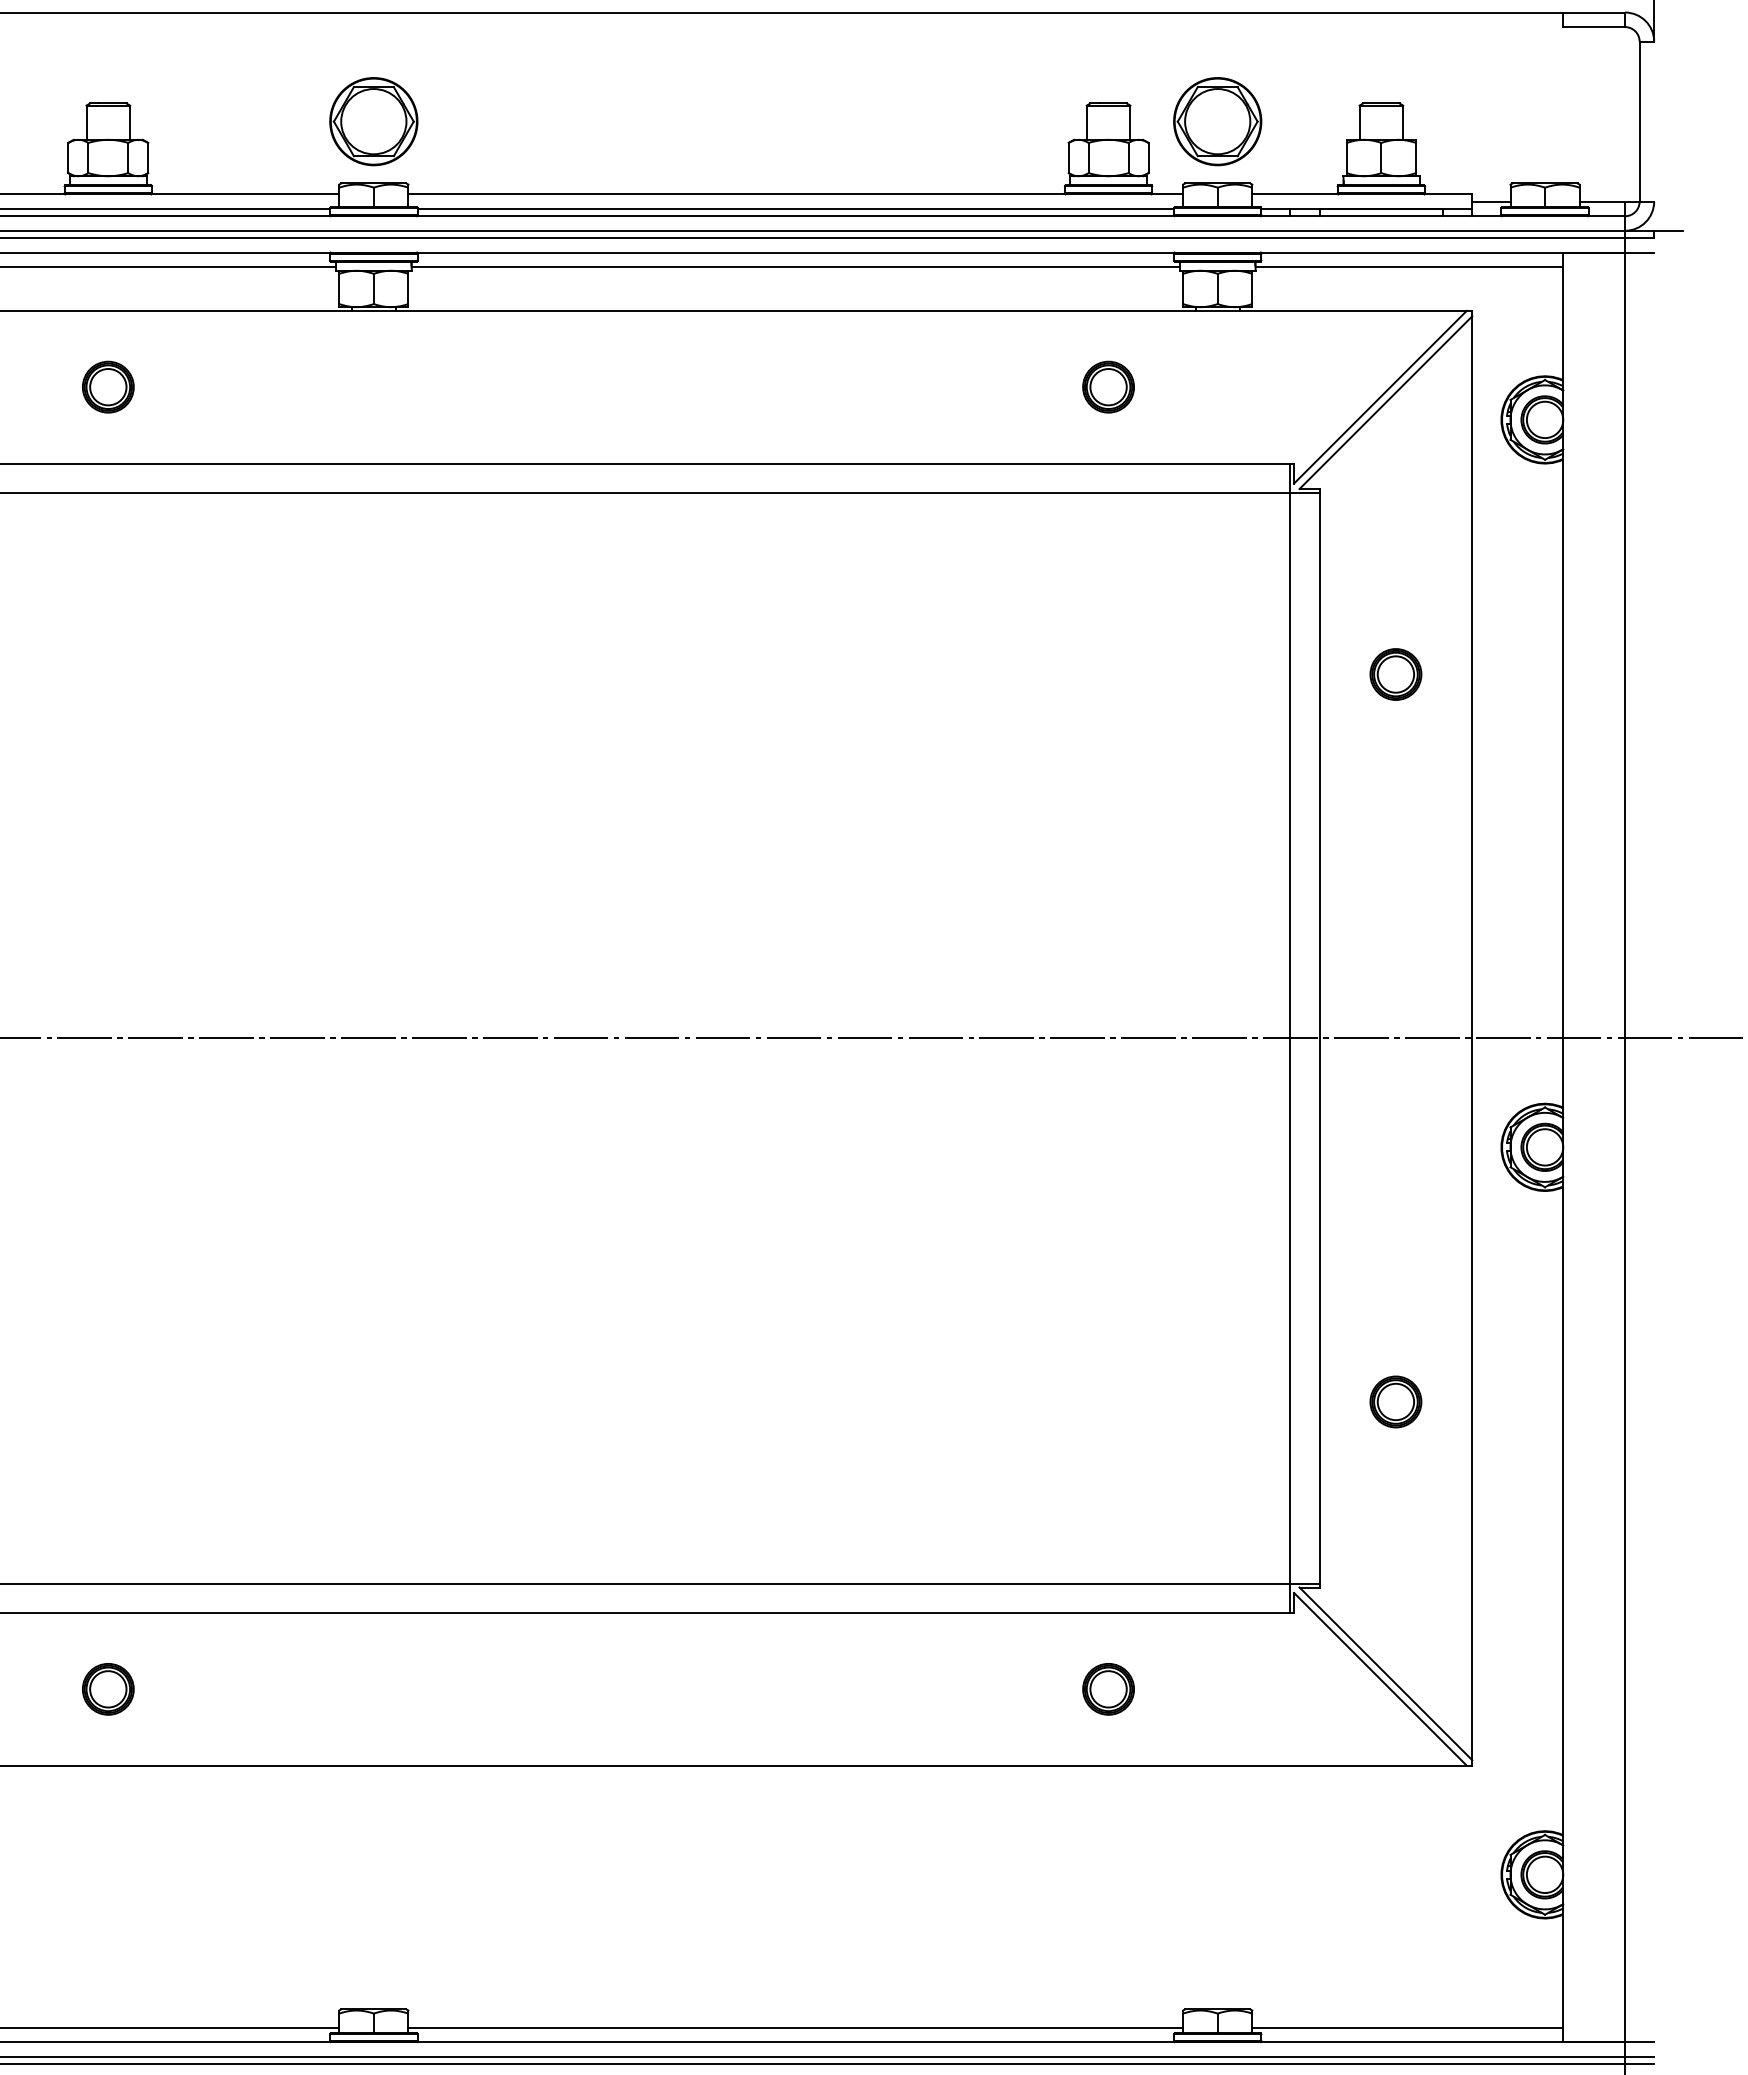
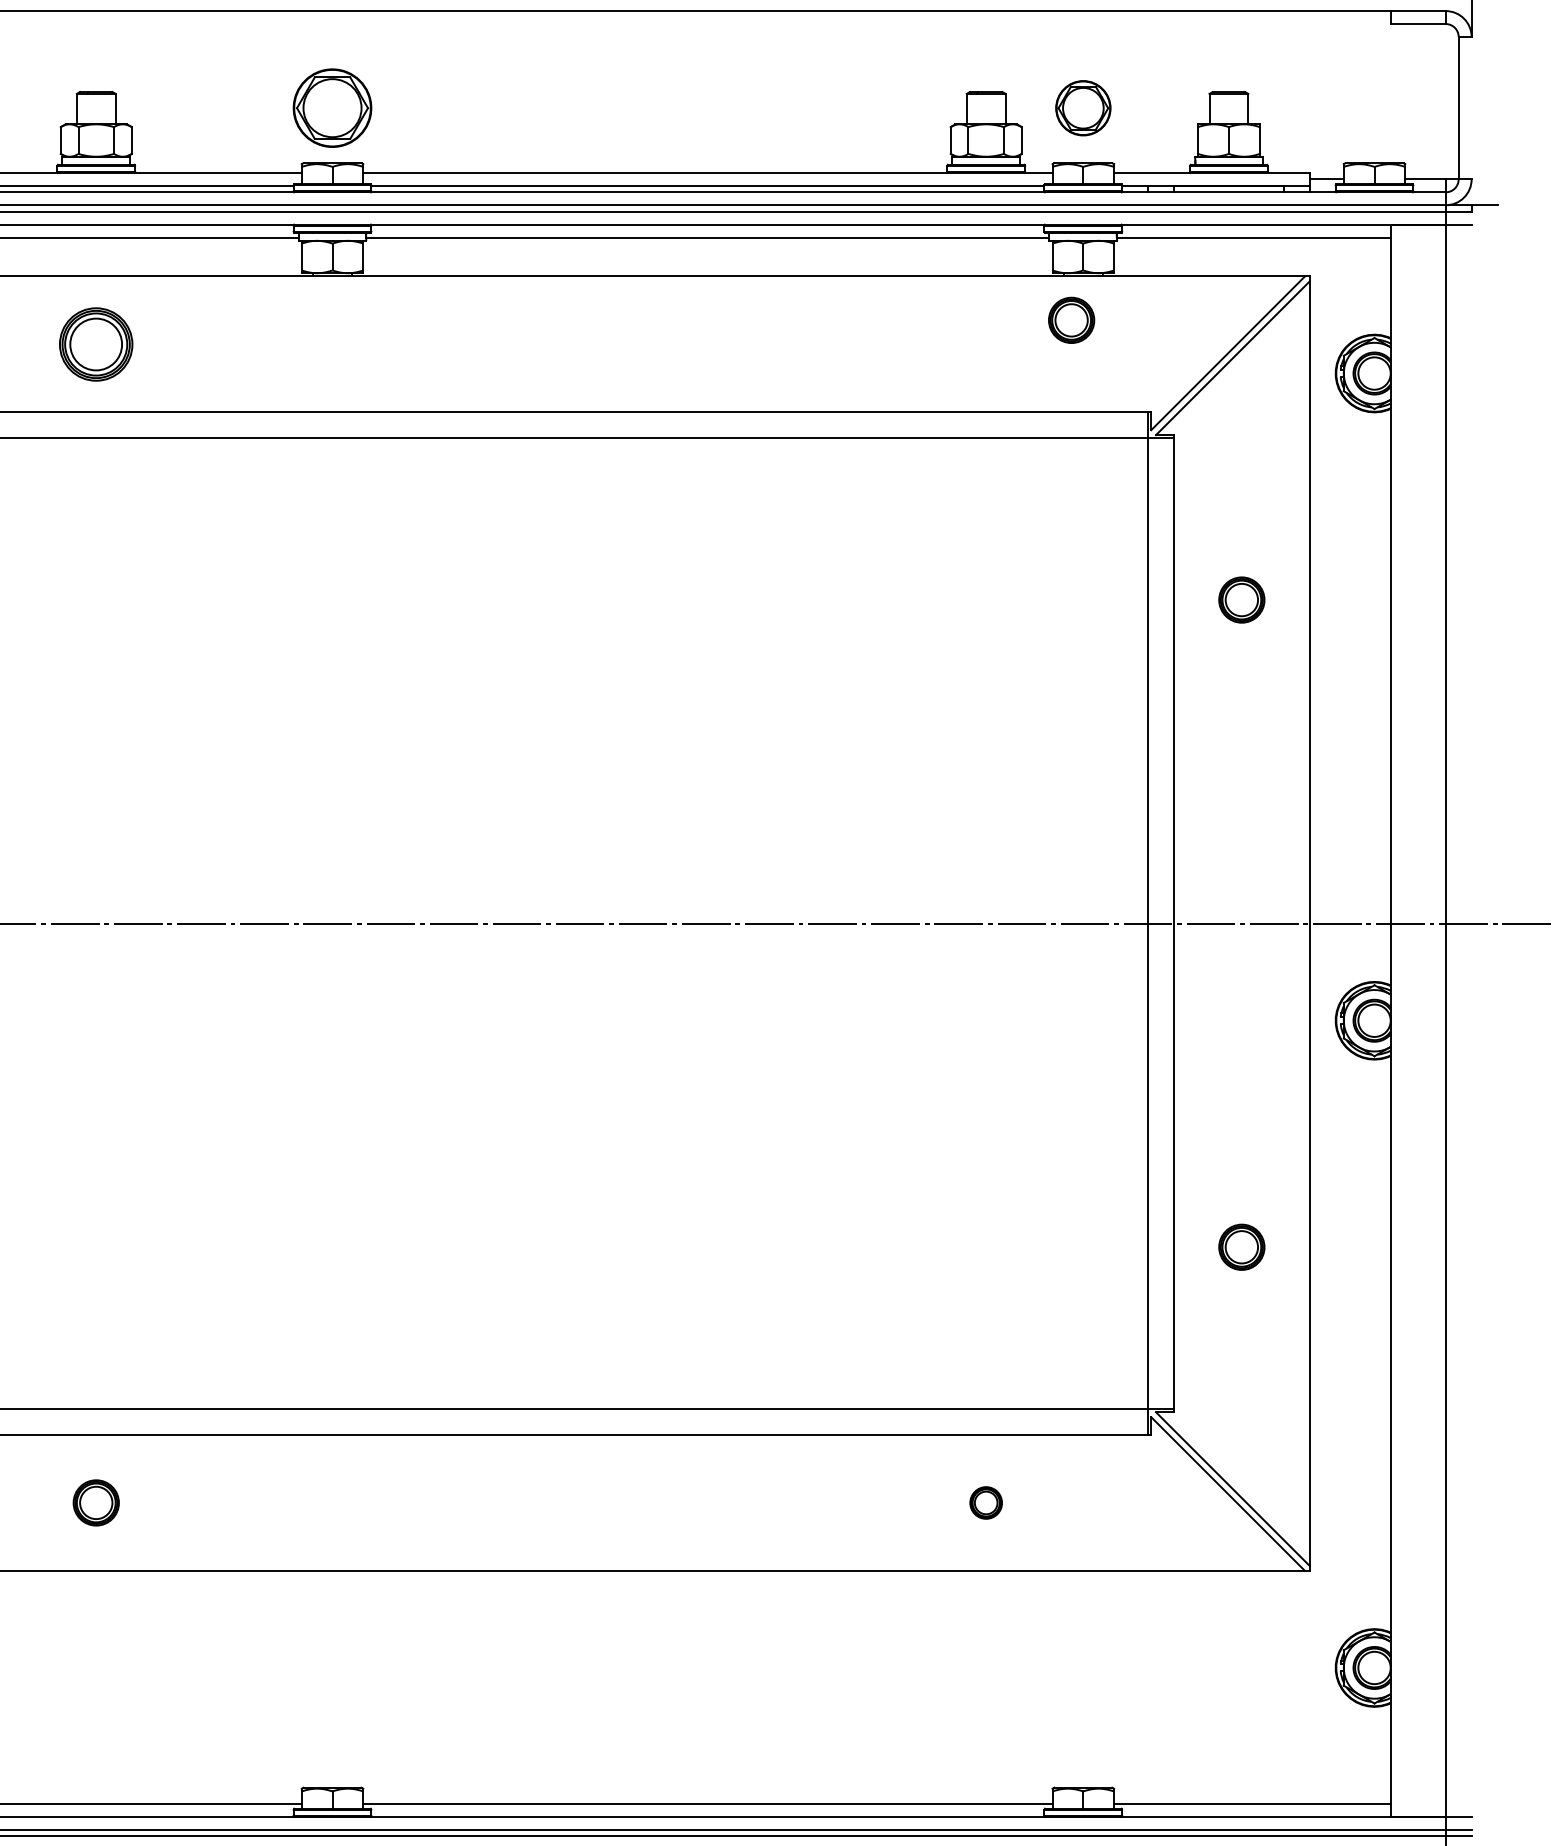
part: (1217, 121) -> (1083, 108), size x0.7
part: (108, 386) -> (96, 343), size x1.6
part: (1108, 386) -> (1071, 319), moved
part: (1108, 1689) -> (986, 1503), size x0.7

